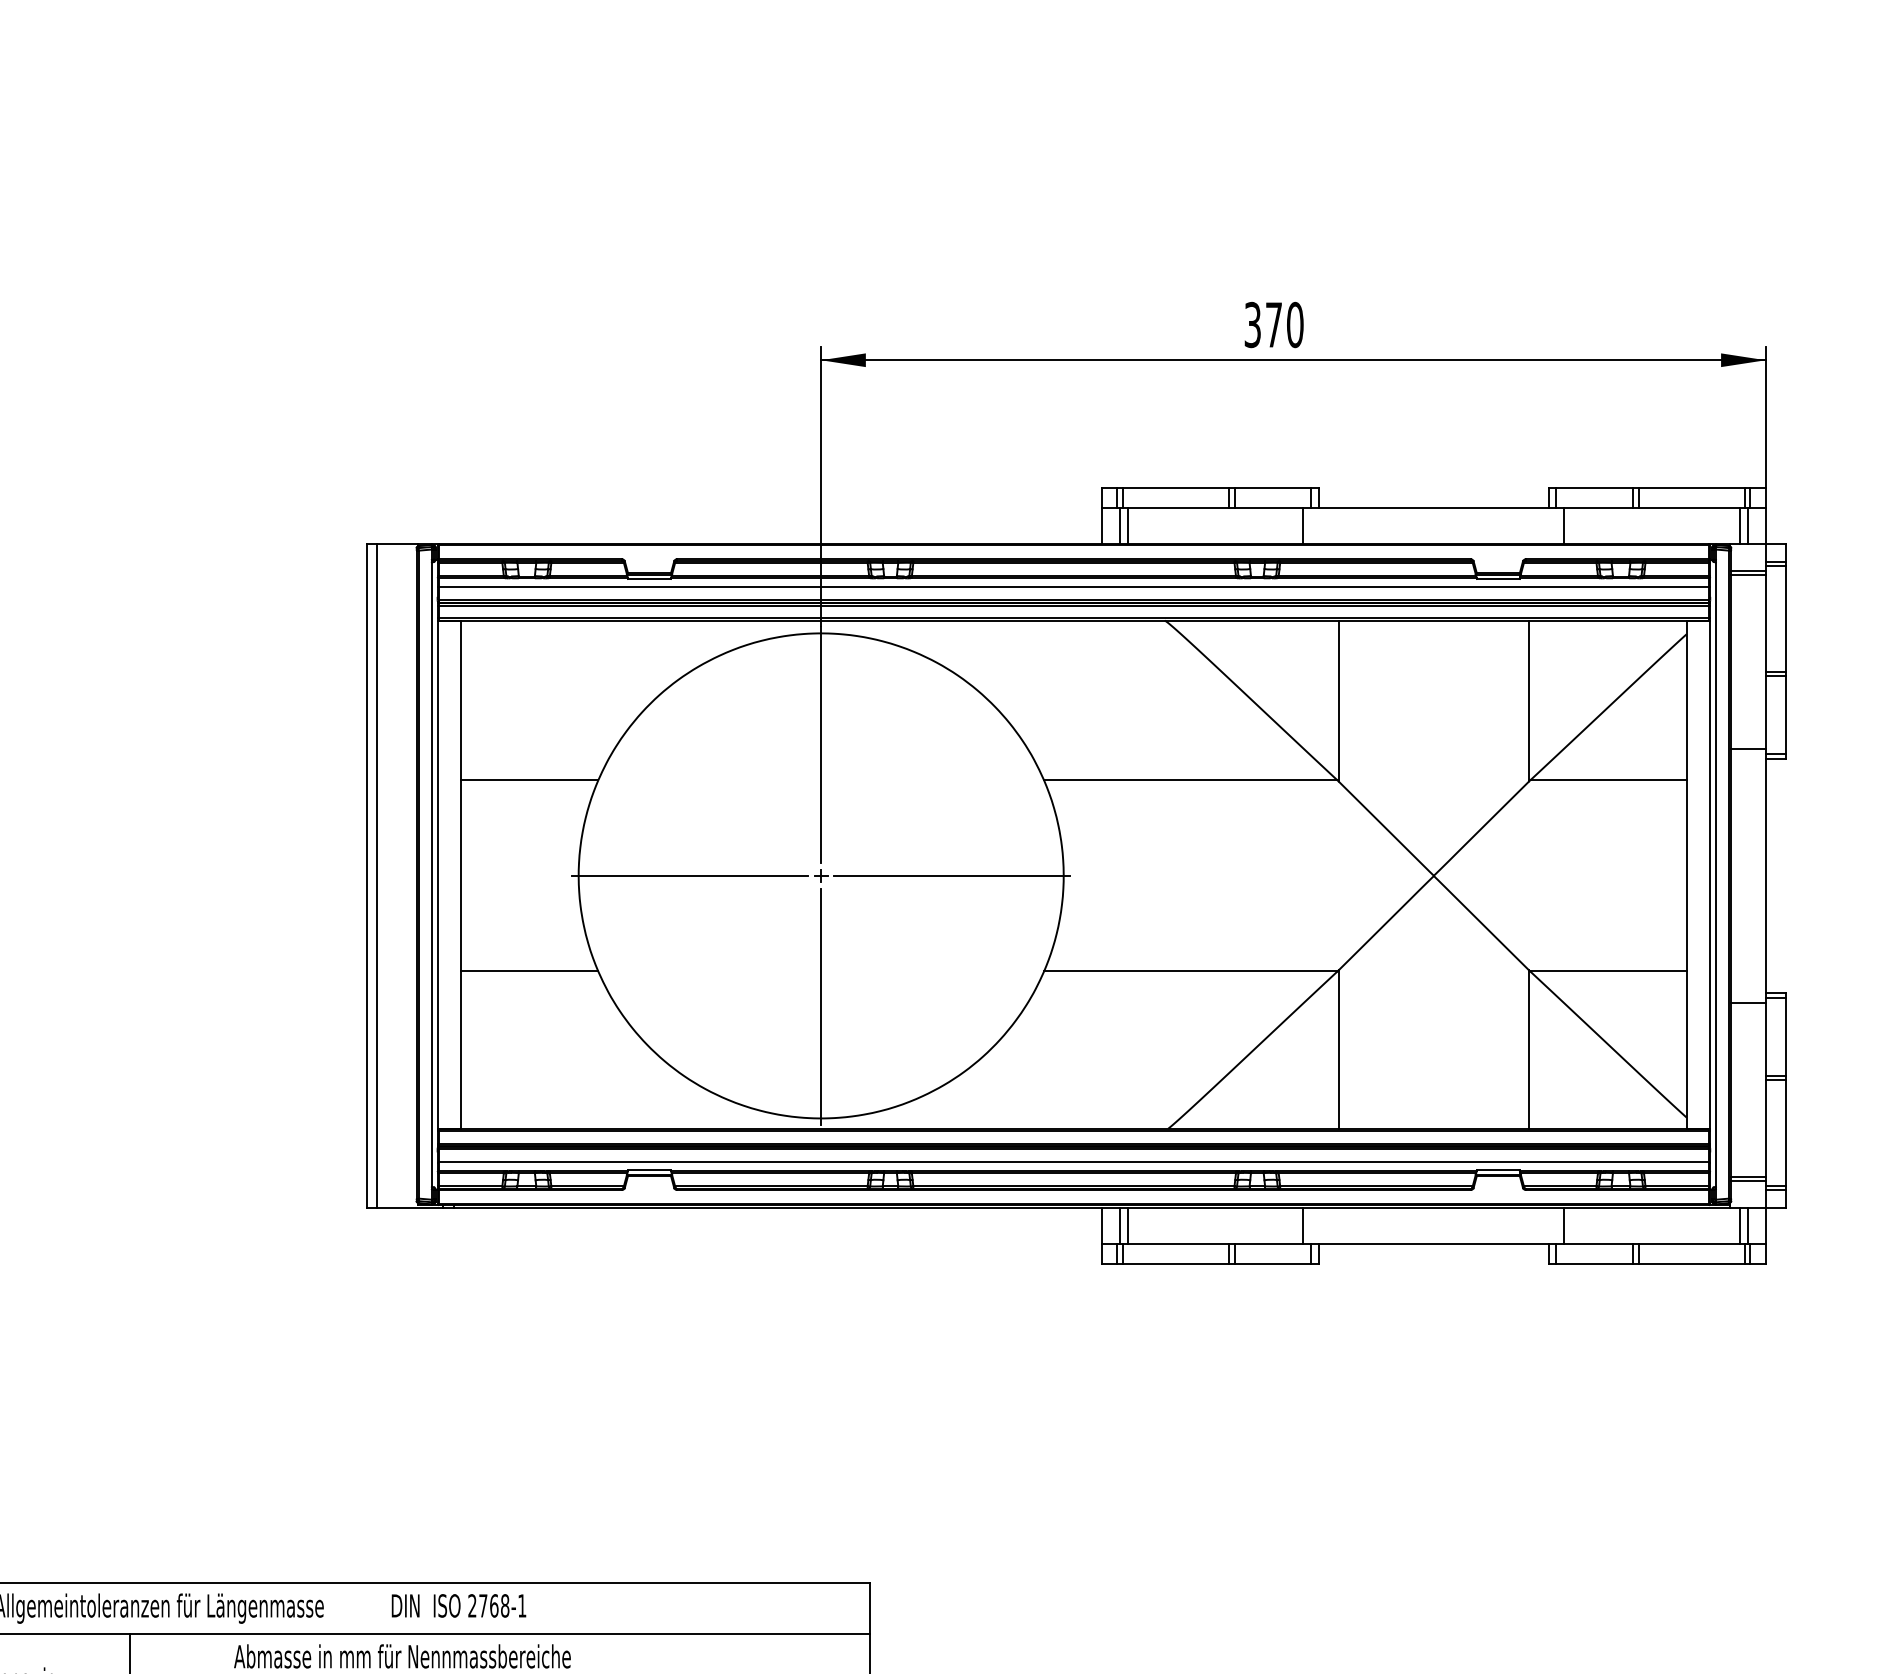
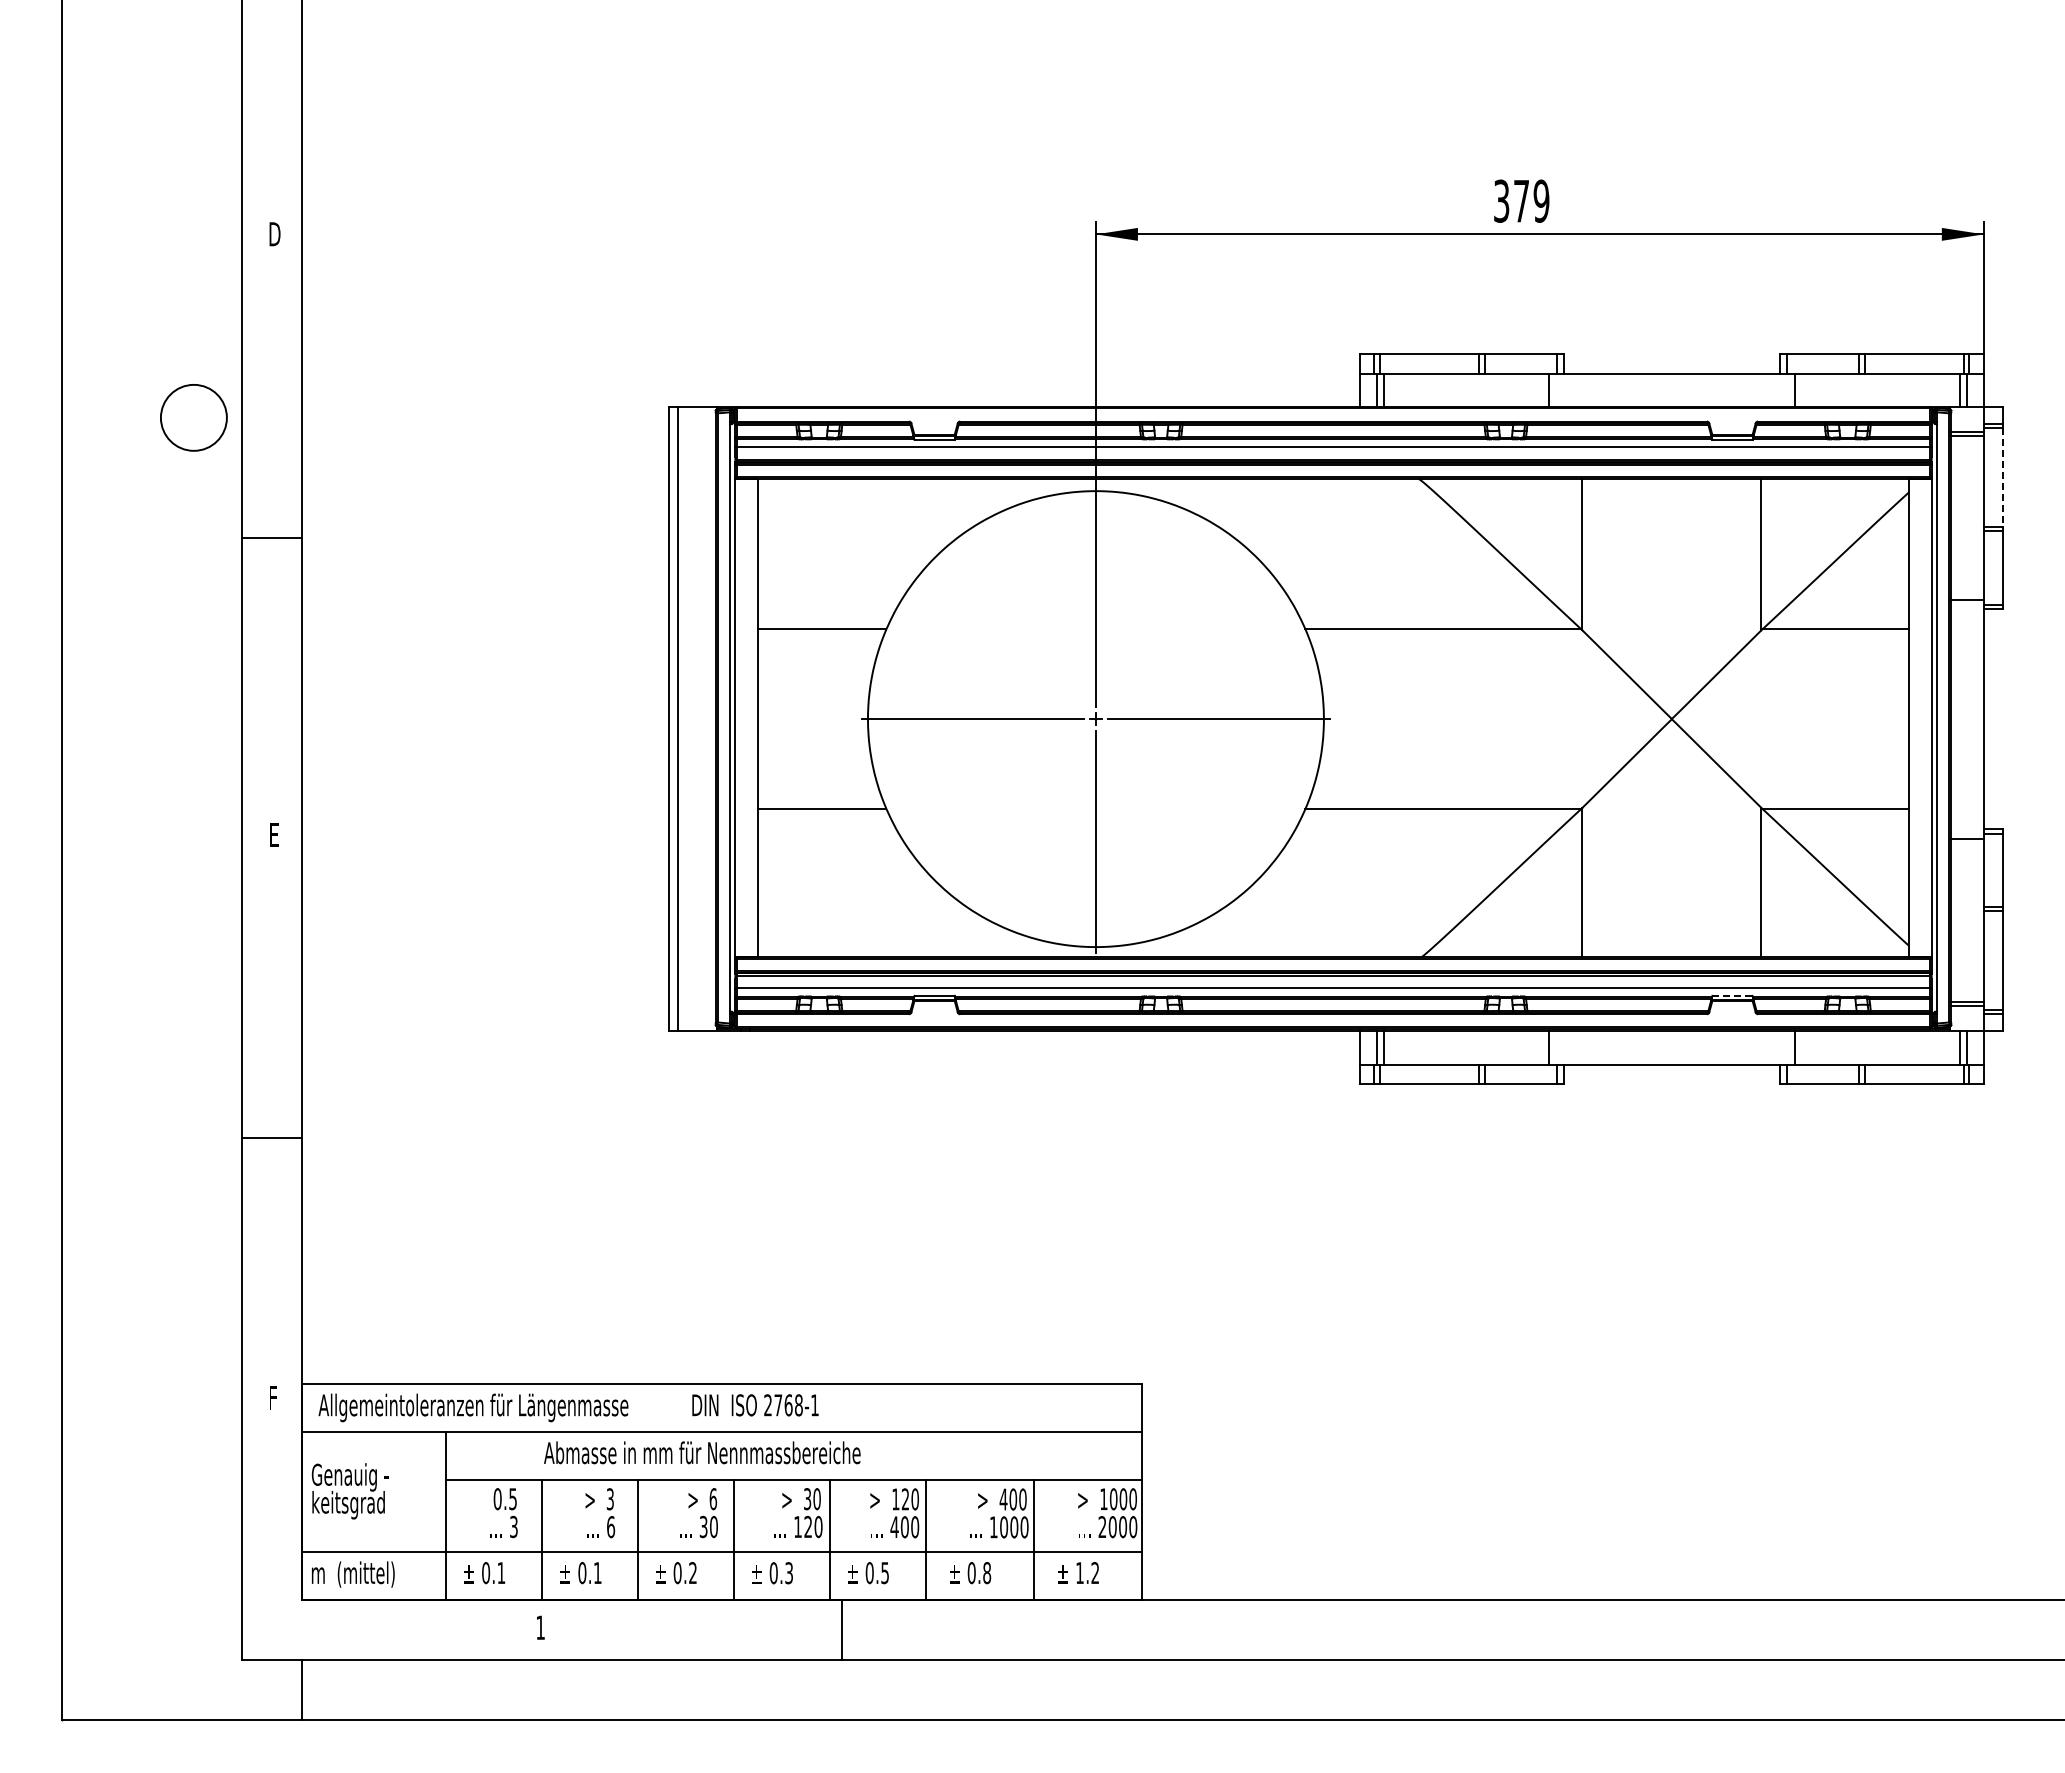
text: (1295, 324) -> (1541, 200), 370 -> 379
line: (1786, 618) -> (2003, 477), solid -> dashed
line: (1498, 1169) -> (1732, 995), solid -> dashed

